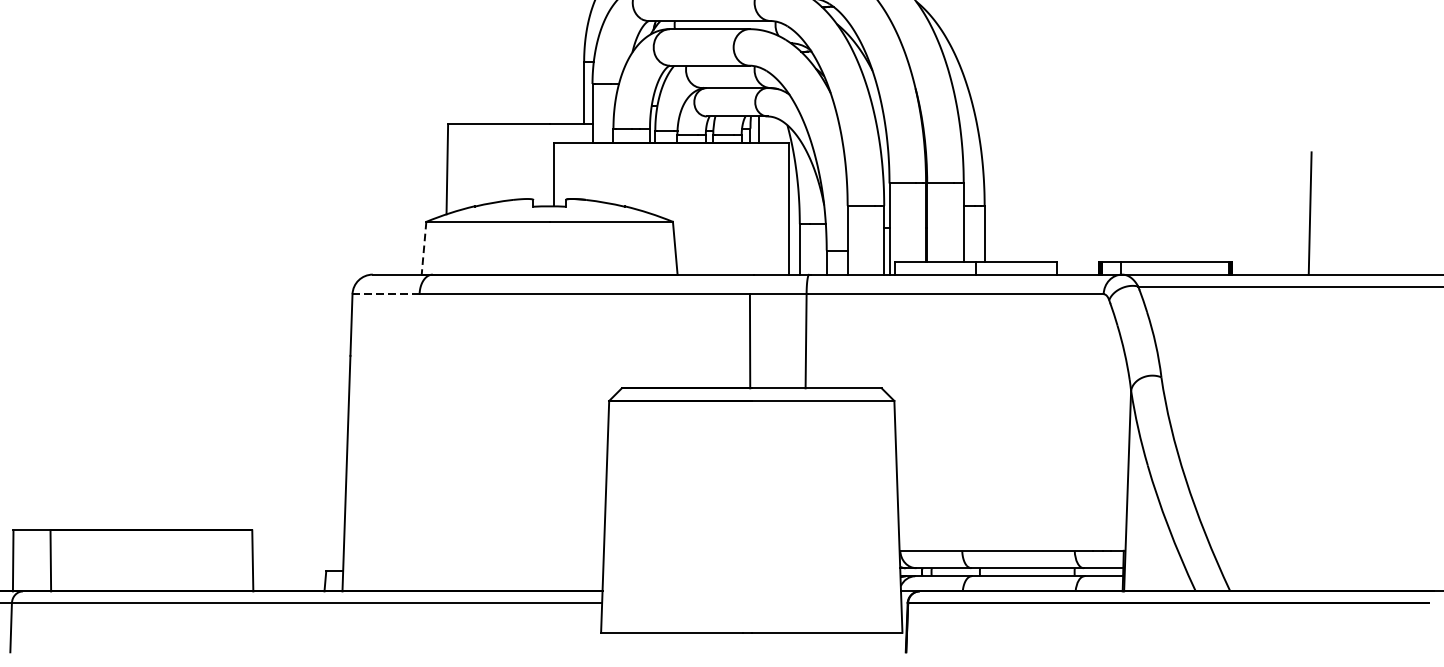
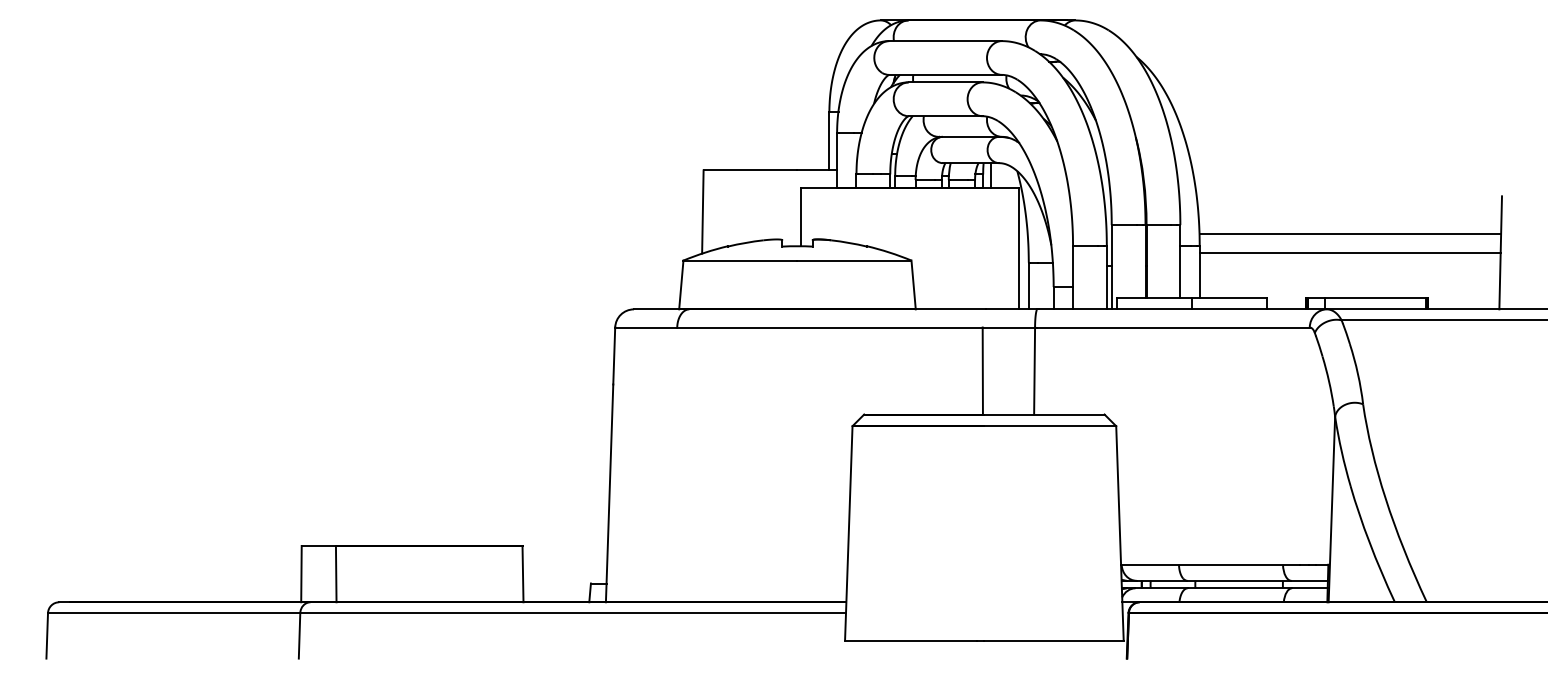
line: (1147, 193) -> (1350, 234), added
line: (1146, 213) -> (1349, 252), added
line: (424, 247) -> (681, 284), dashed -> solid
line: (385, 294) -> (645, 327), dashed -> solid

